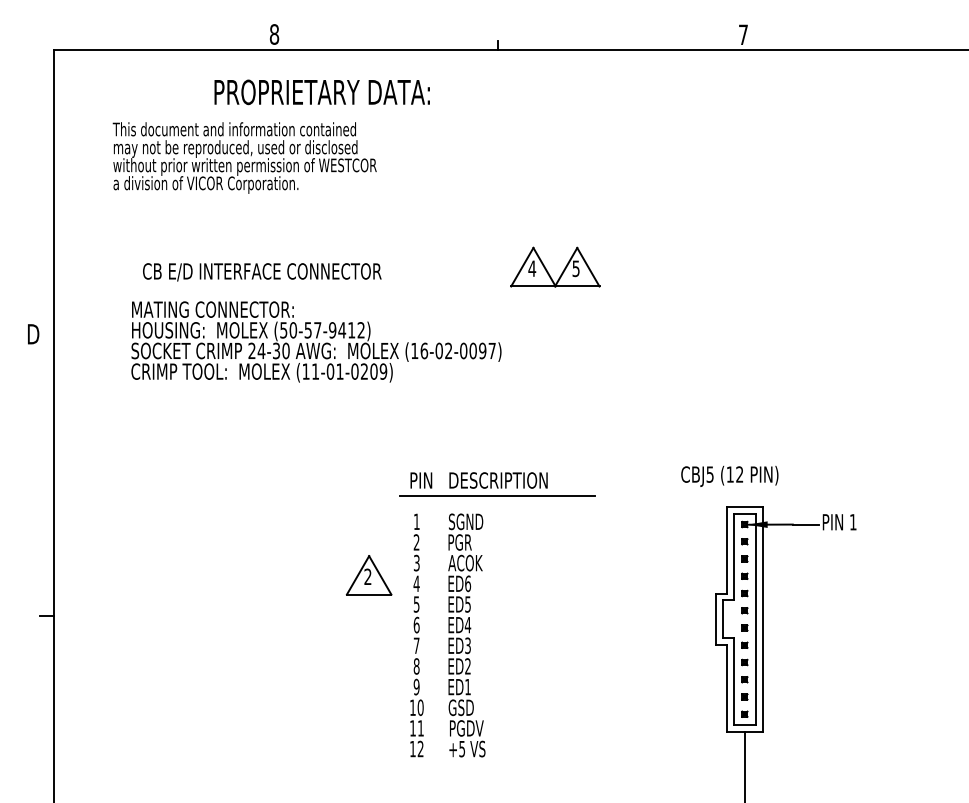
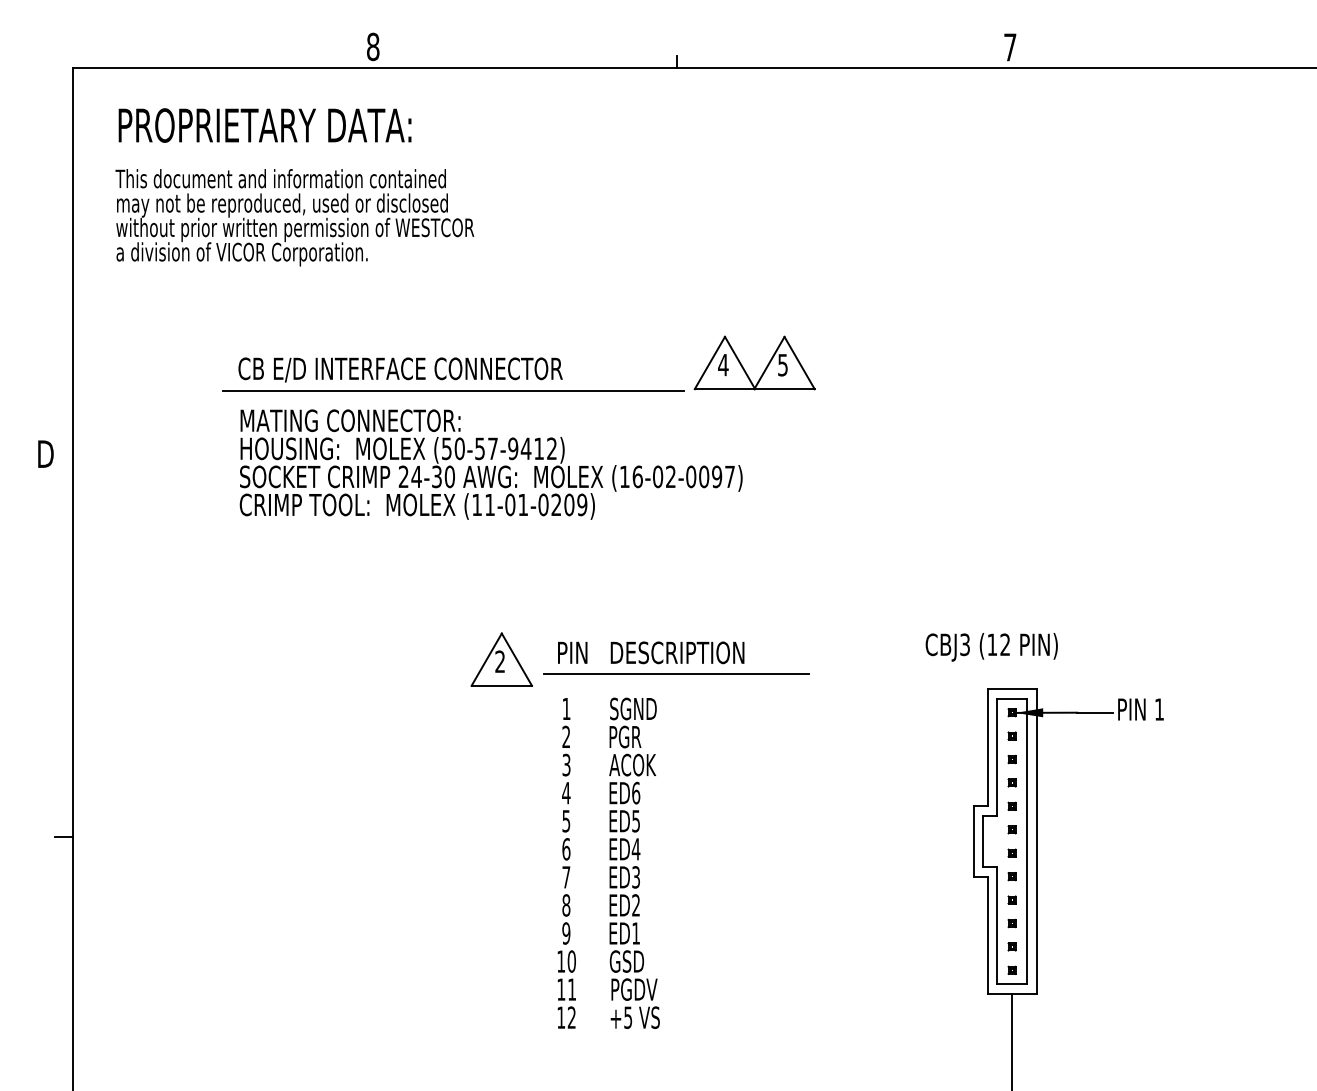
text: (321, 92) -> (264, 125), moved
text: (244, 157) -> (294, 217), moved
text: (262, 271) -> (400, 369), moved
line: (333, 287) -> (453, 390), added
text: (315, 341) -> (490, 464), moved
text: (709, 474) -> (964, 644), CBJ5 -> CBJ3
part: (368, 575) -> (501, 659), moved

